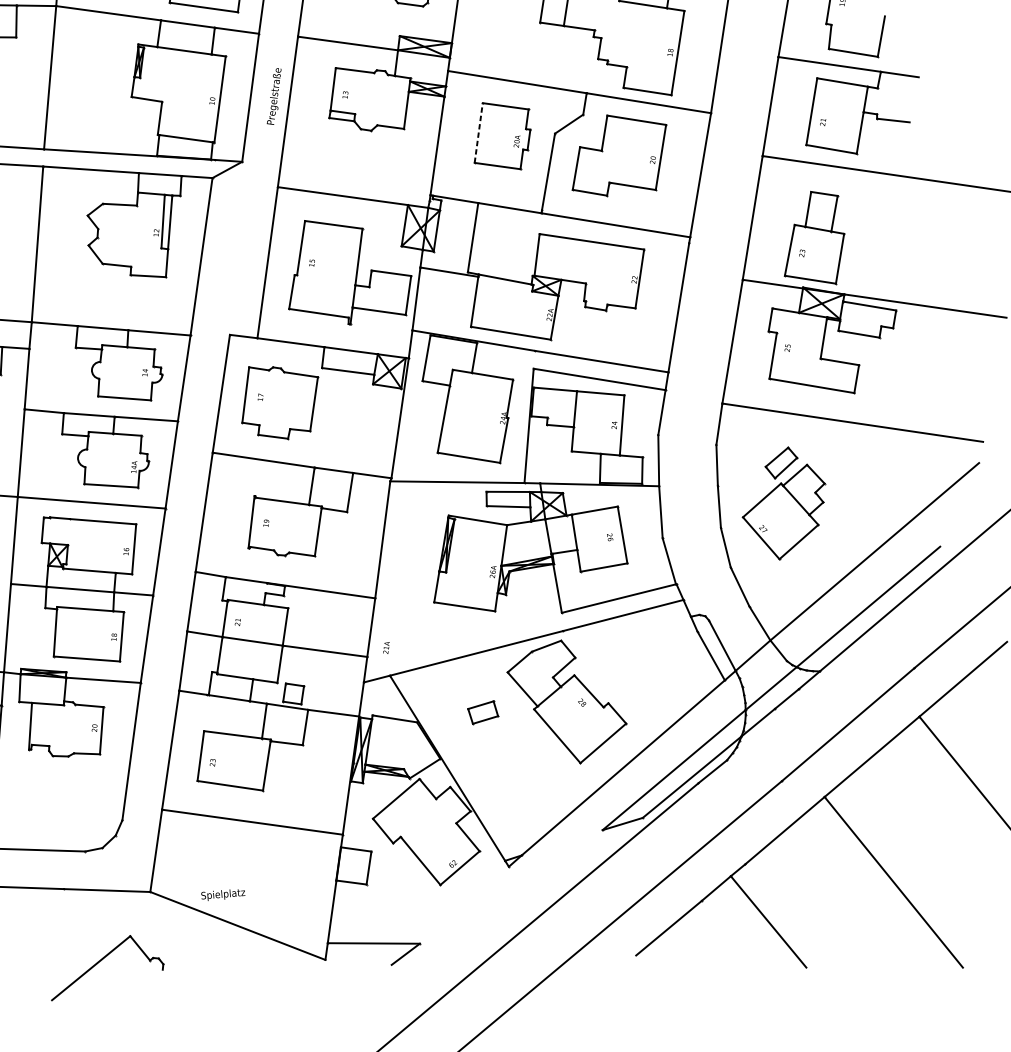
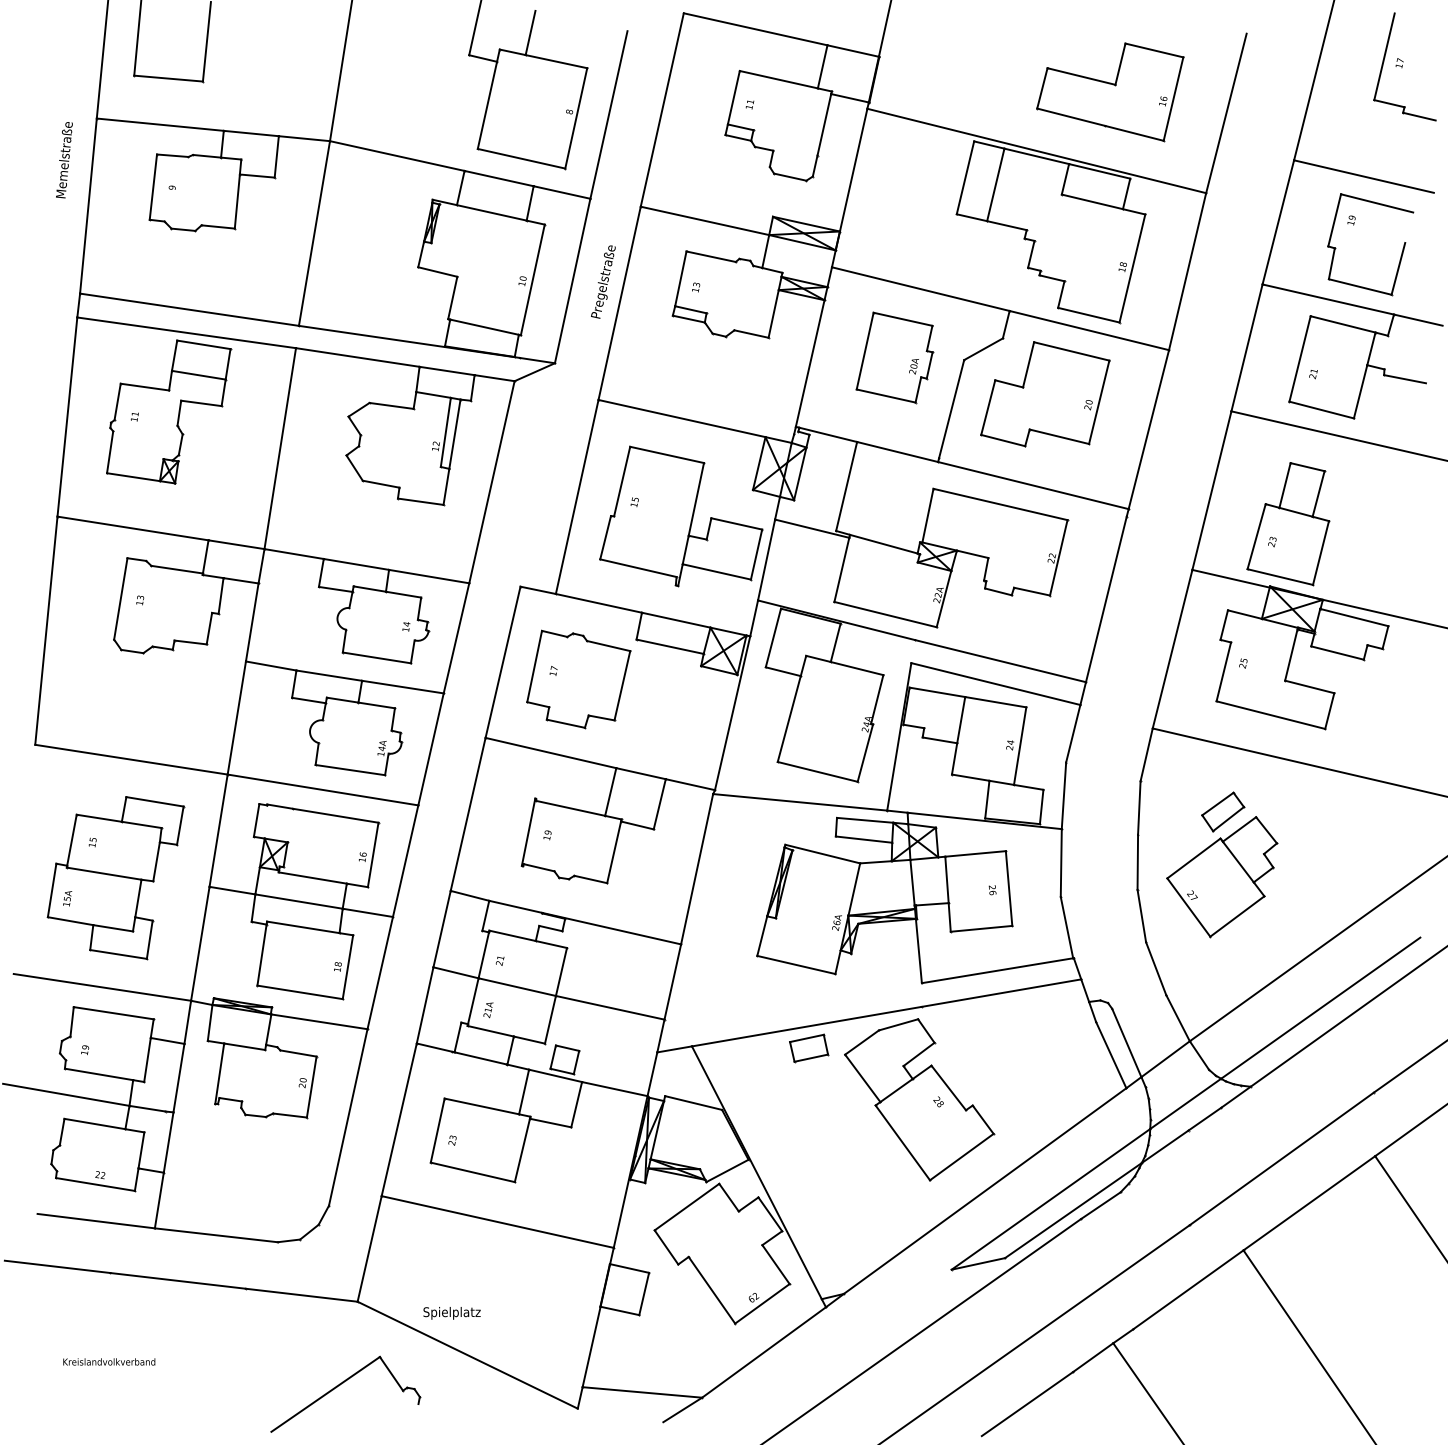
line: (478, 132) -> (865, 350), dashed -> solid
text: (386, 648) -> (488, 1010), moved
part: (483, 712) -> (809, 1048), moved
line: (463, 905) -> (763, 1352), added
part: (101, 960) -> (340, 1385), moved

